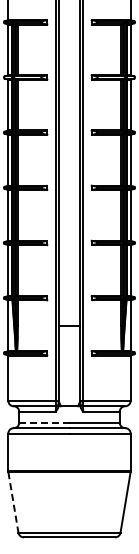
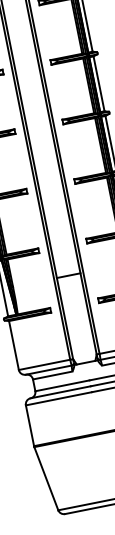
line: (44, 422) -> (62, 385), dashed -> solid
line: (13, 502) -> (46, 478), dashed -> solid

